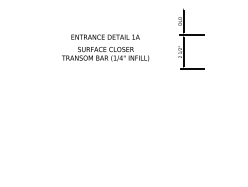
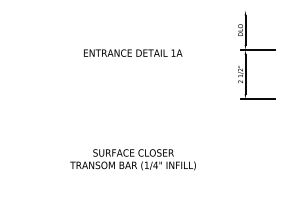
text: (105, 54) -> (132, 160), moved

